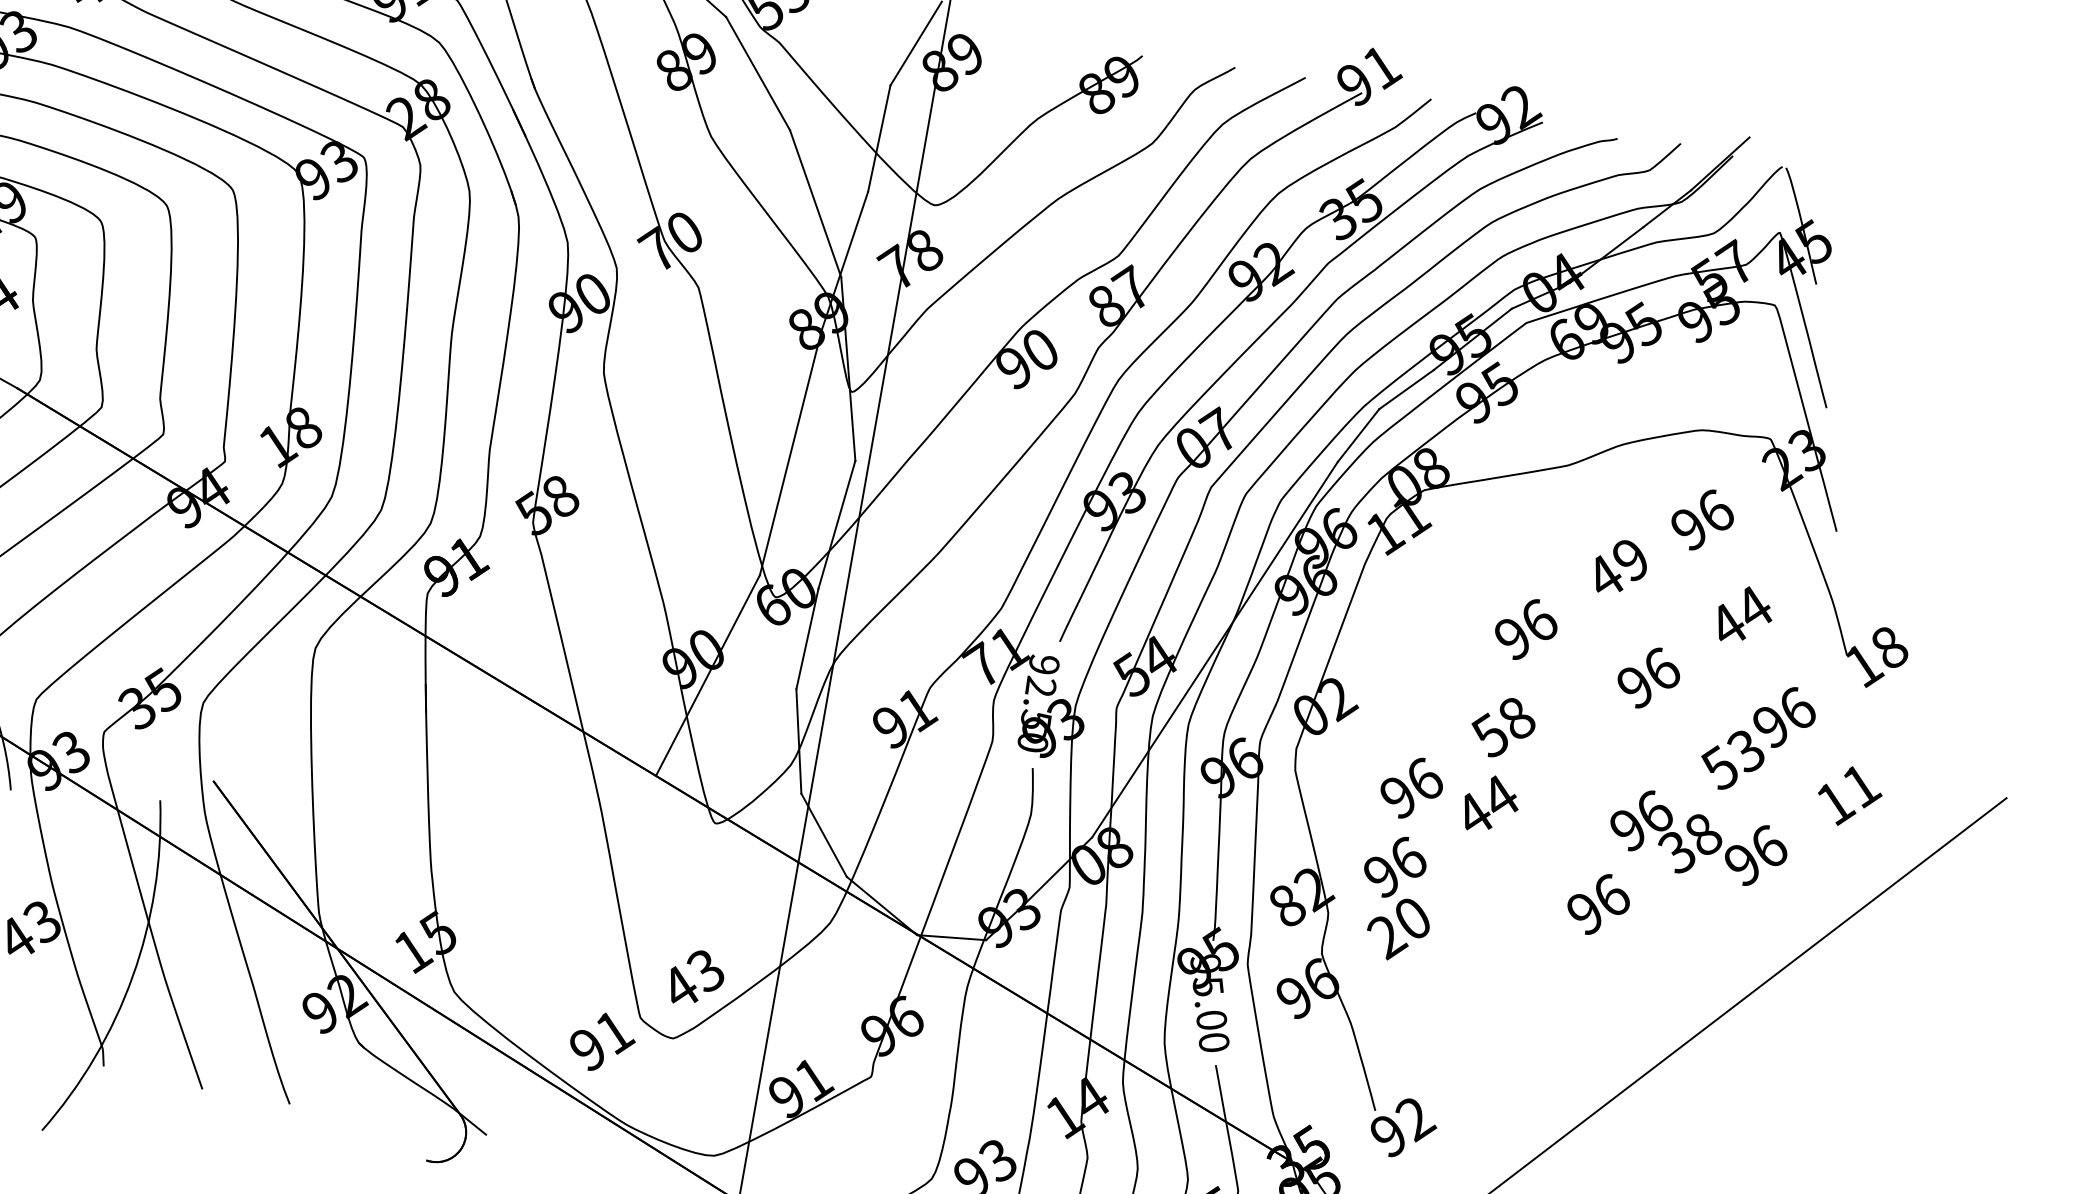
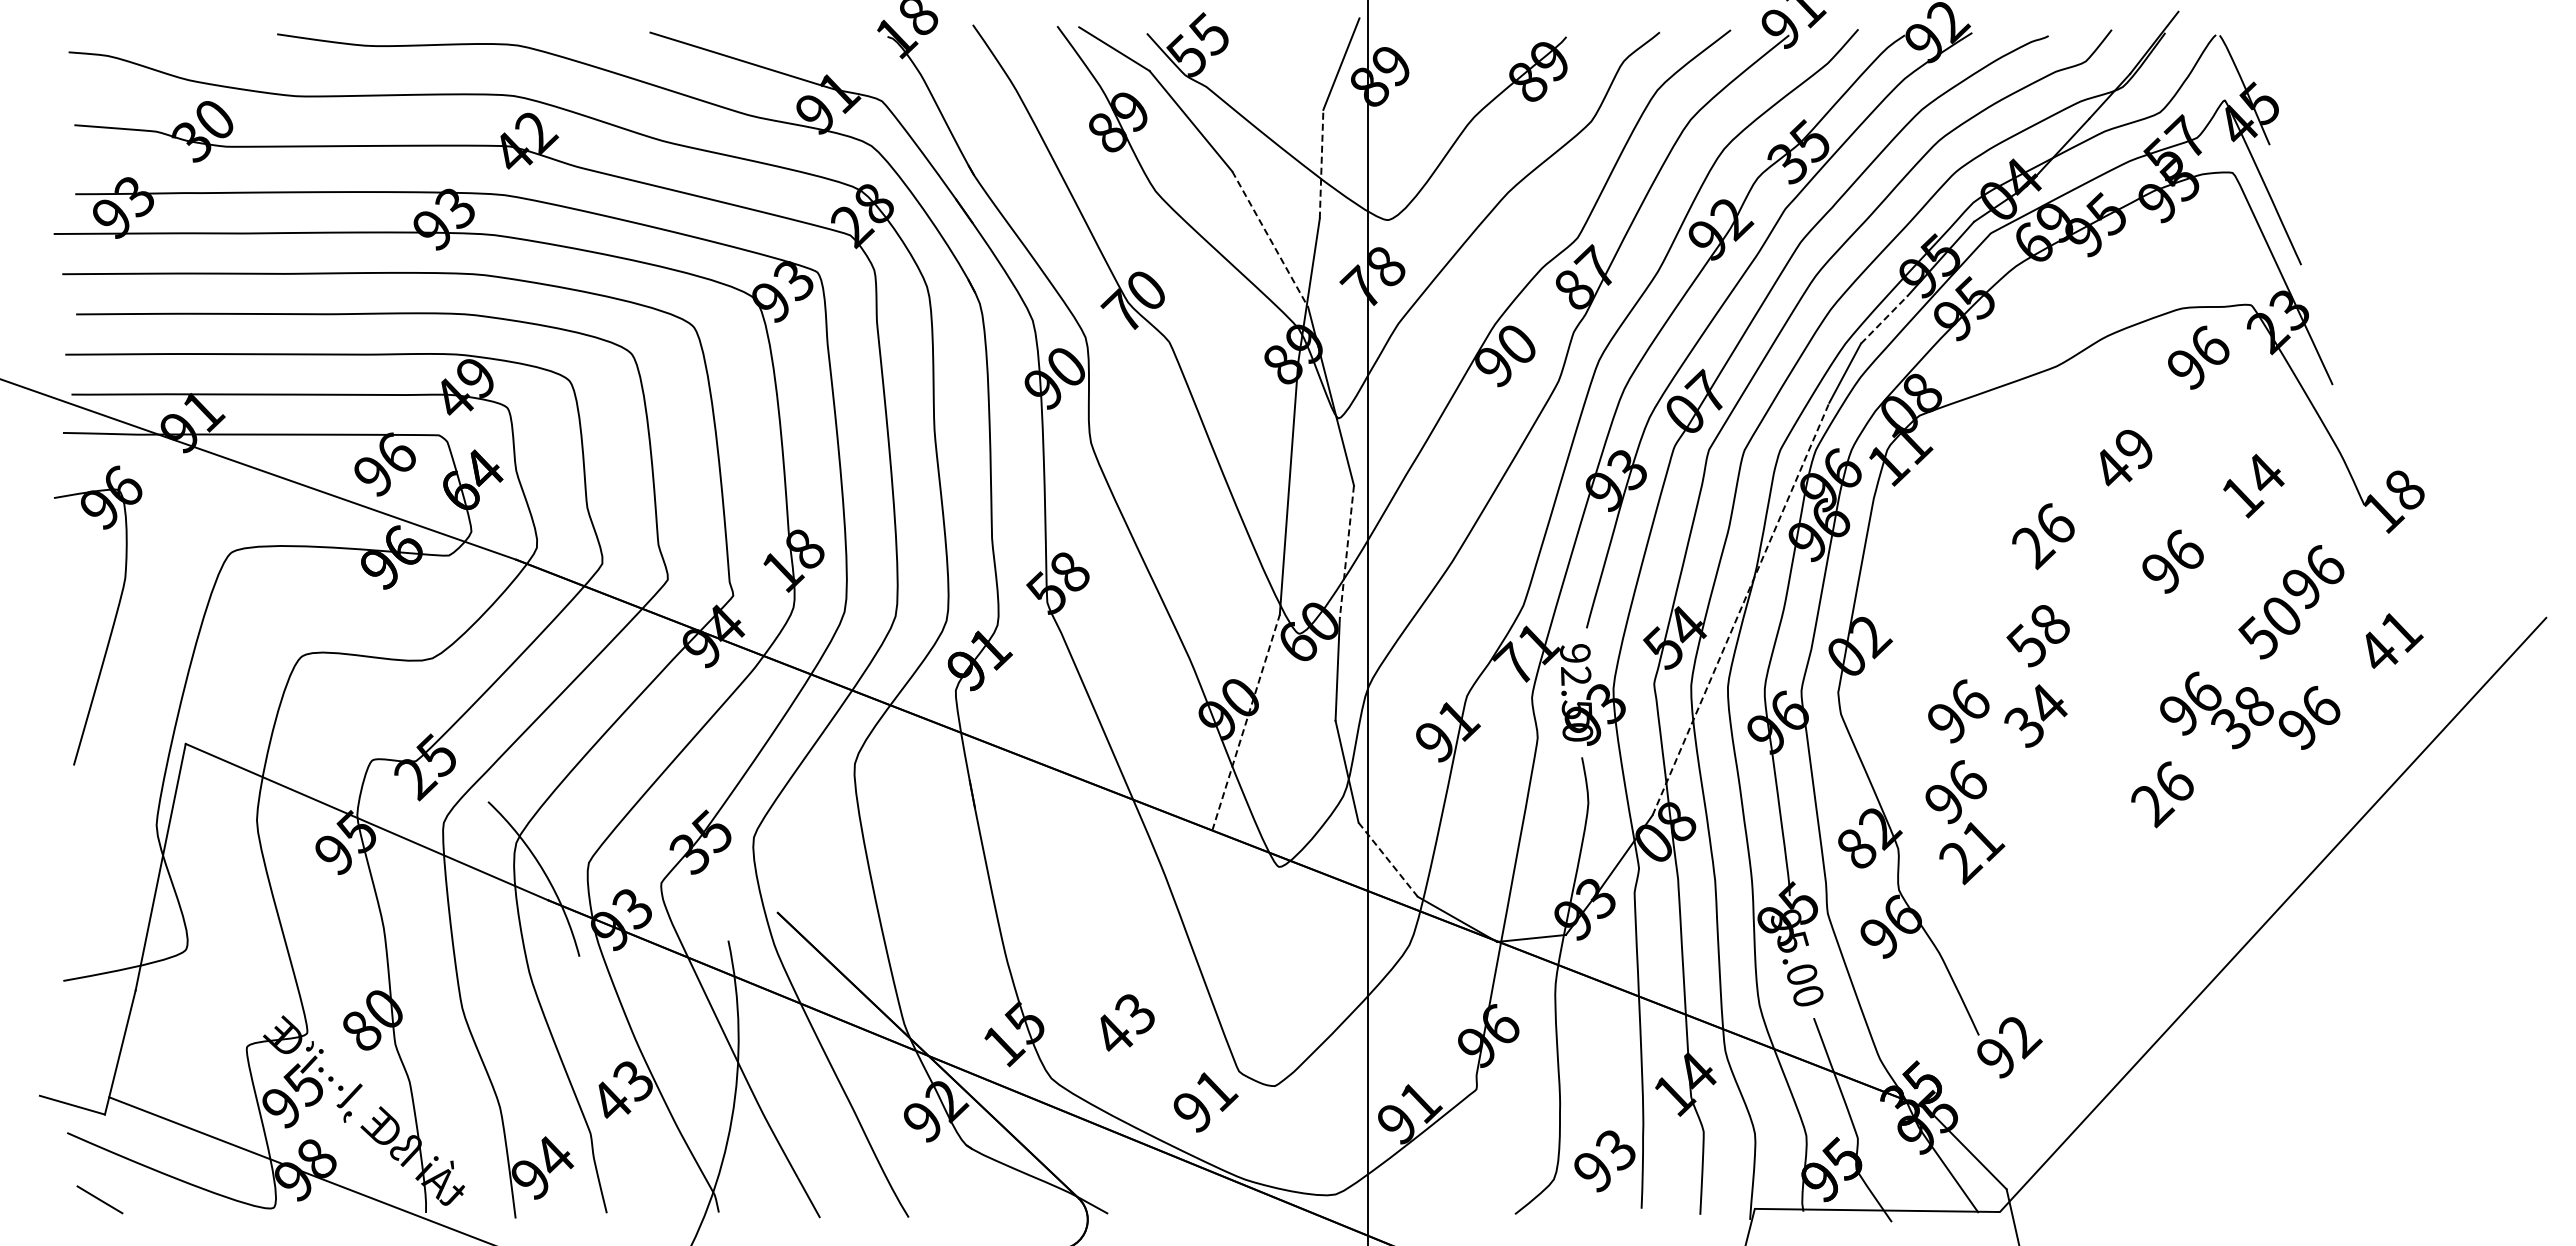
line: (879, 137) -> (1321, 163), solid -> dashed
line: (815, 203) -> (1270, 239), solid -> dashed
line: (1406, 389) -> (1884, 319), solid -> dashed
text: (1702, 519) -> (2198, 357), moved
line: (836, 524) -> (1346, 551), solid -> dashed
text: (1729, 626) -> (2243, 496), 44 -> 14
text: (1514, 640) -> (2034, 548), 96 -> 26
line: (1215, 649) -> (1741, 608), solid -> dashed
line: (708, 675) -> (1246, 722), solid -> dashed
text: (1745, 751) -> (2281, 617), 53 -> 50
text: (1836, 803) -> (2379, 652), 11 -> 41
text: (1473, 814) -> (2024, 726), 44 -> 34
line: (824, 836) -> (1388, 860), solid -> dashed
text: (1586, 916) -> (2153, 807), 96 -> 26
text: (1414, 920) -> (1984, 841), 20 -> 21
text: (696, 978) -> (1127, 1022), moved

